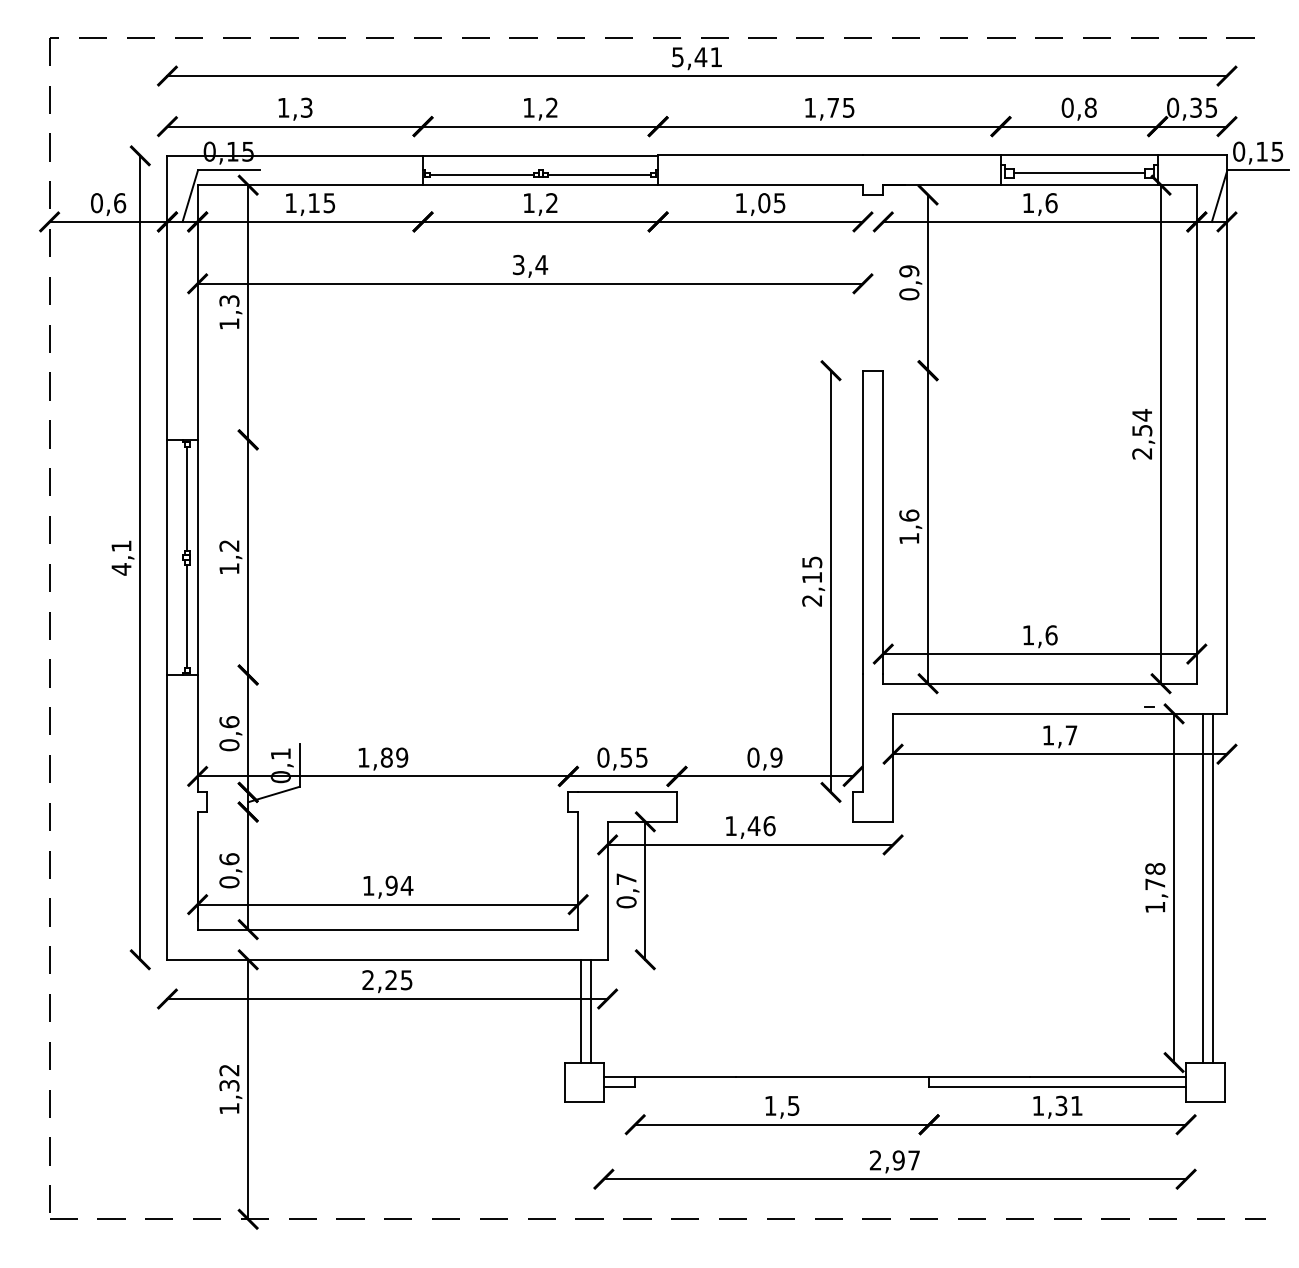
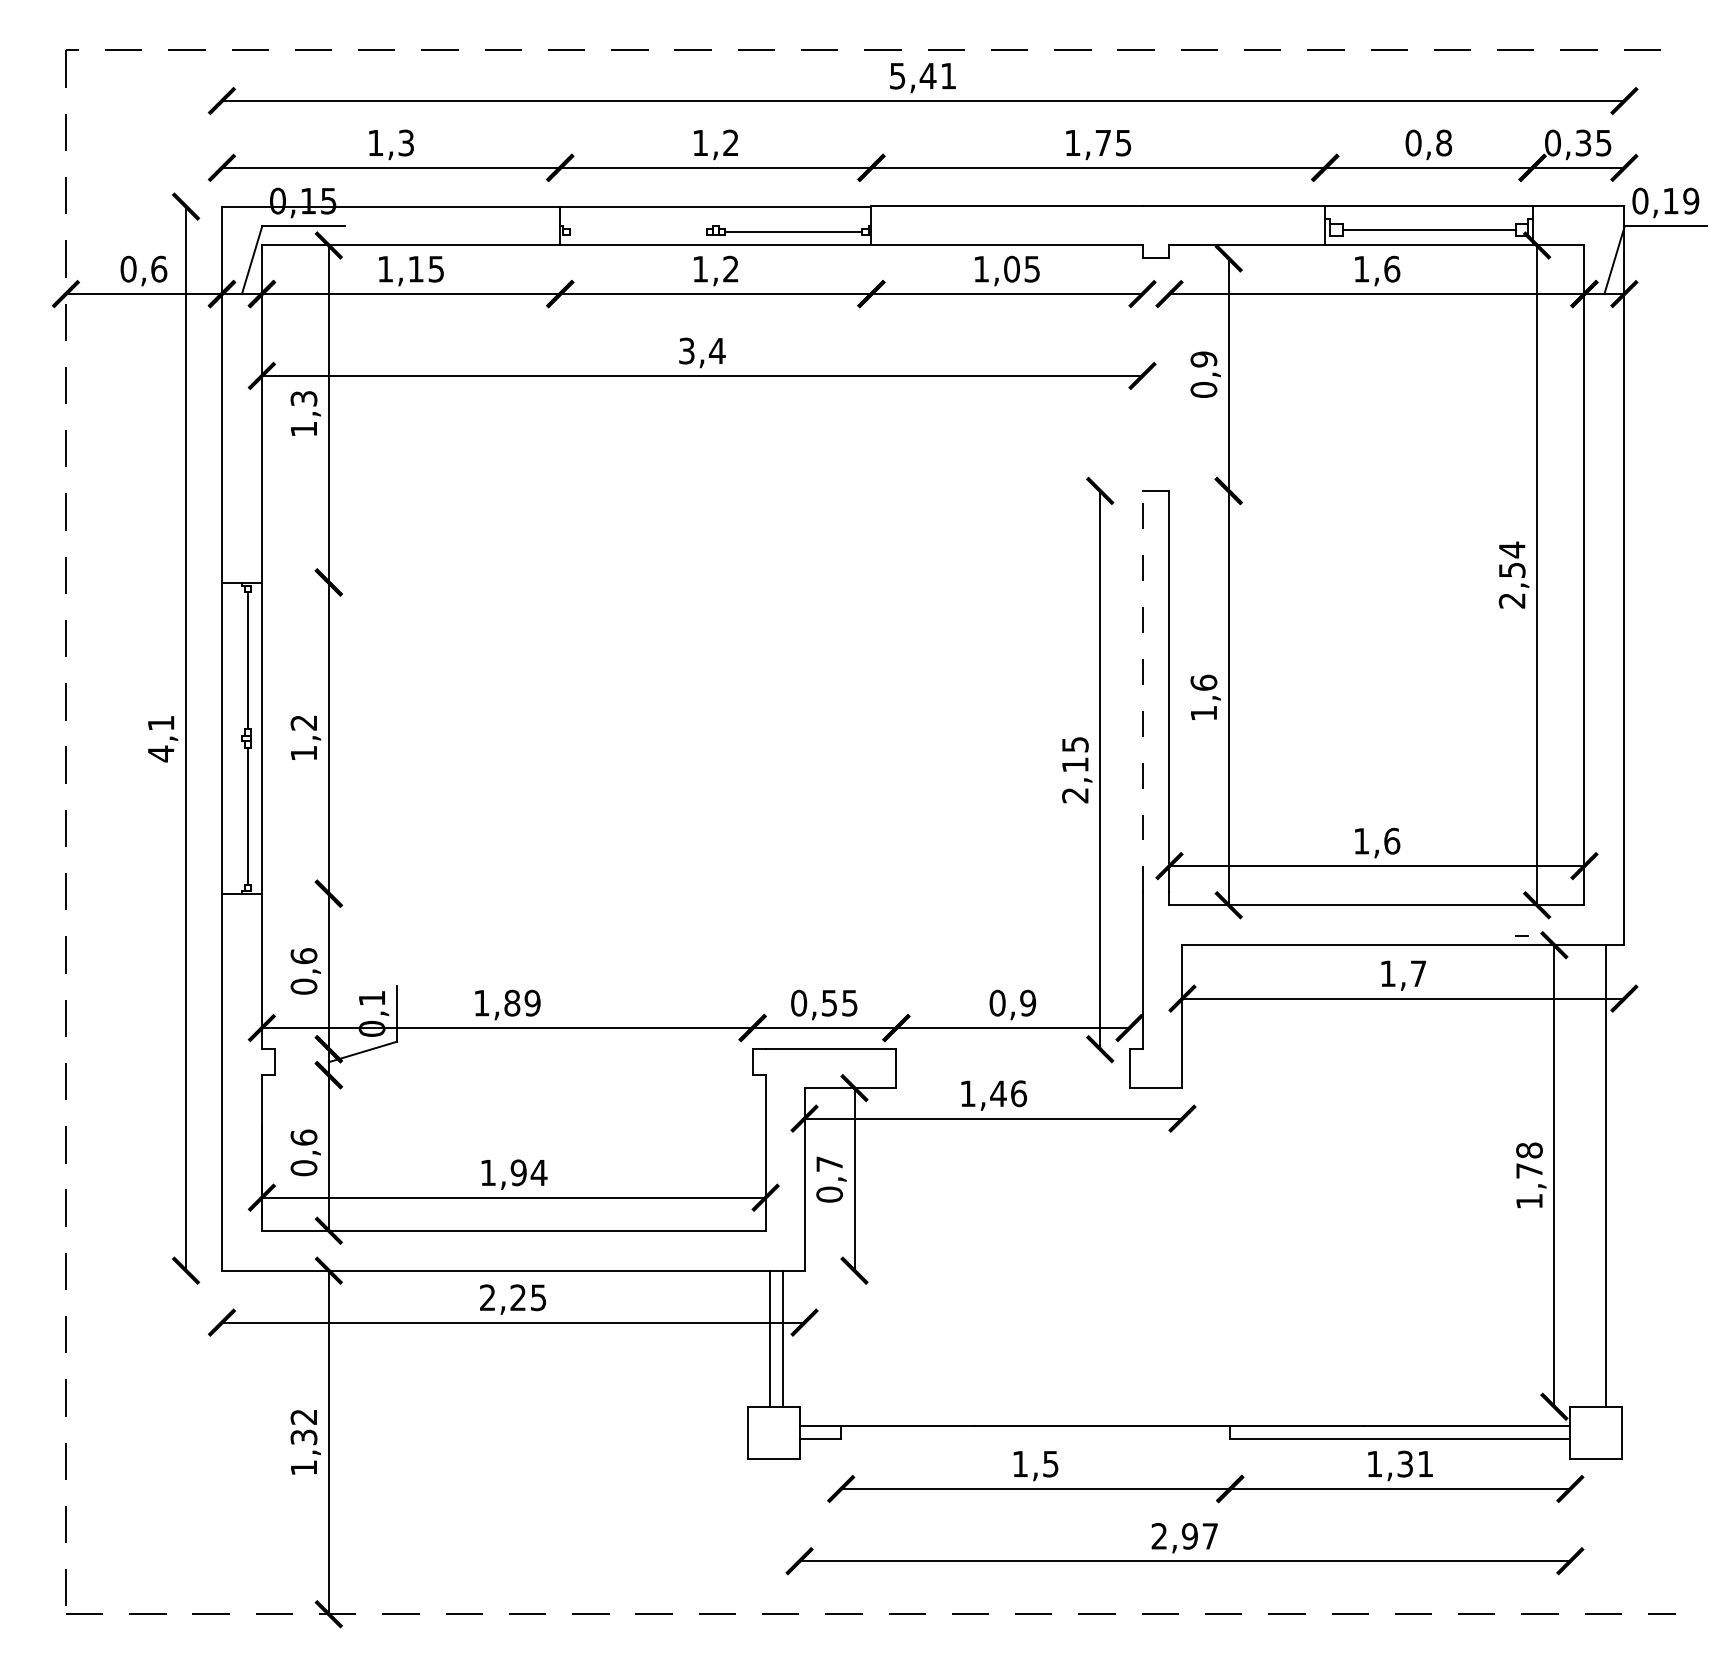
text: (1277, 151) -> (1691, 200), 0,15 -> 0,19
line: (481, 174) -> (637, 231), removed
line: (862, 522) -> (1142, 691), solid -> dashed
line: (1202, 887) -> (1592, 1175), removed

